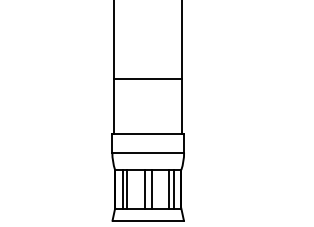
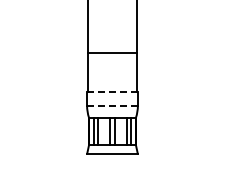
line: (149, 134) -> (113, 92), solid -> dashed
line: (149, 152) -> (113, 105), solid -> dashed

